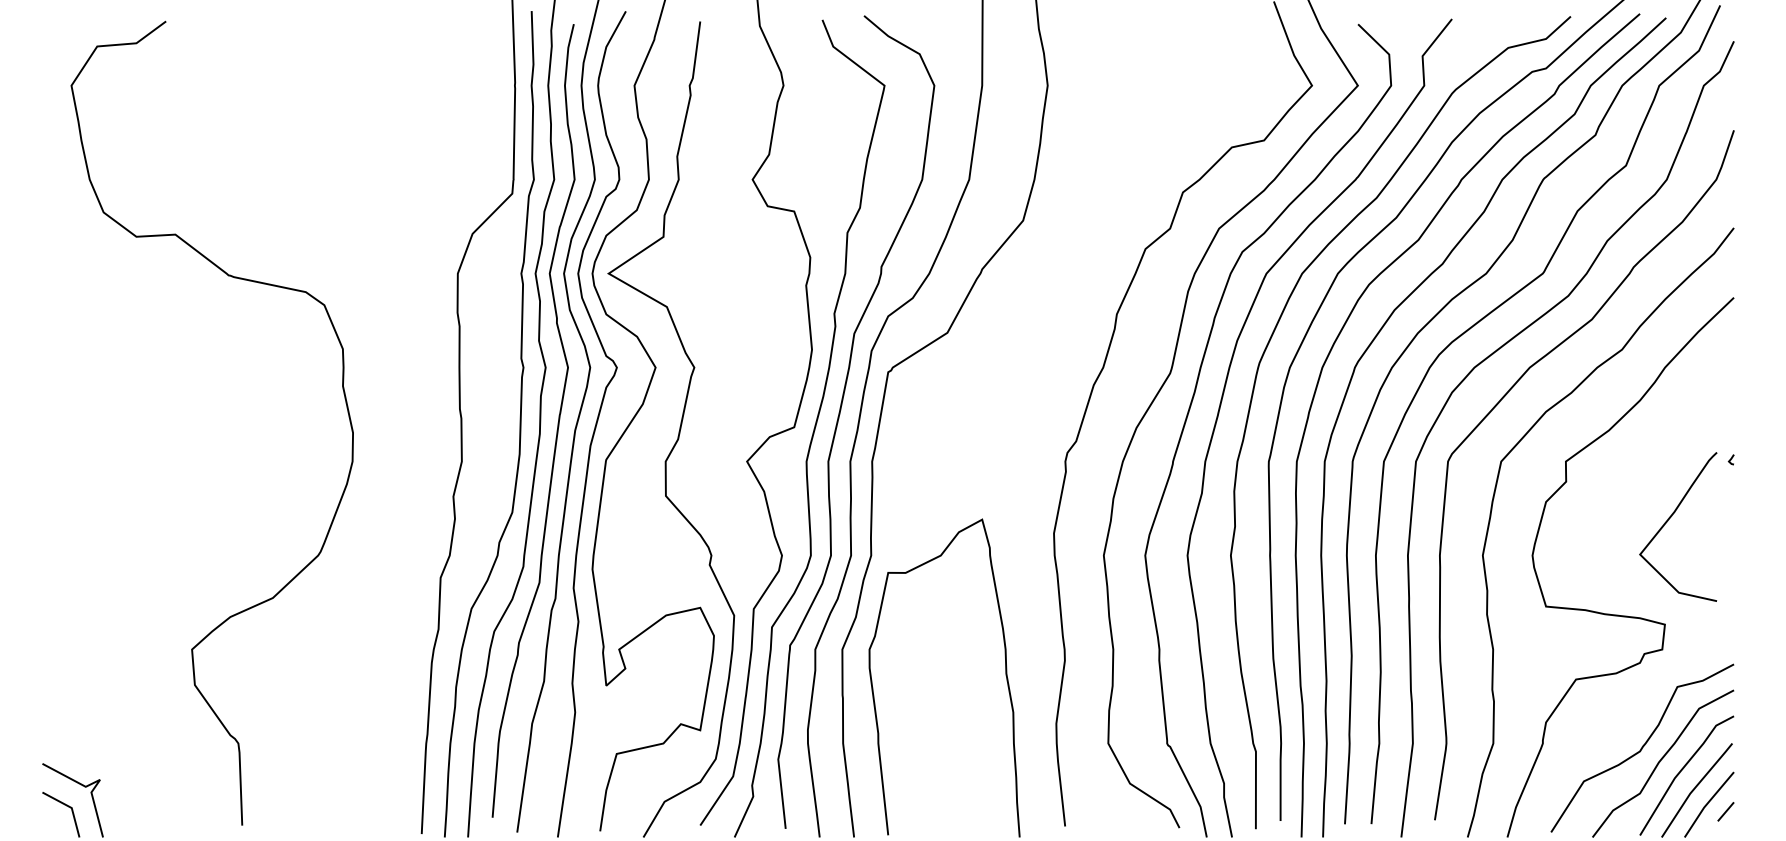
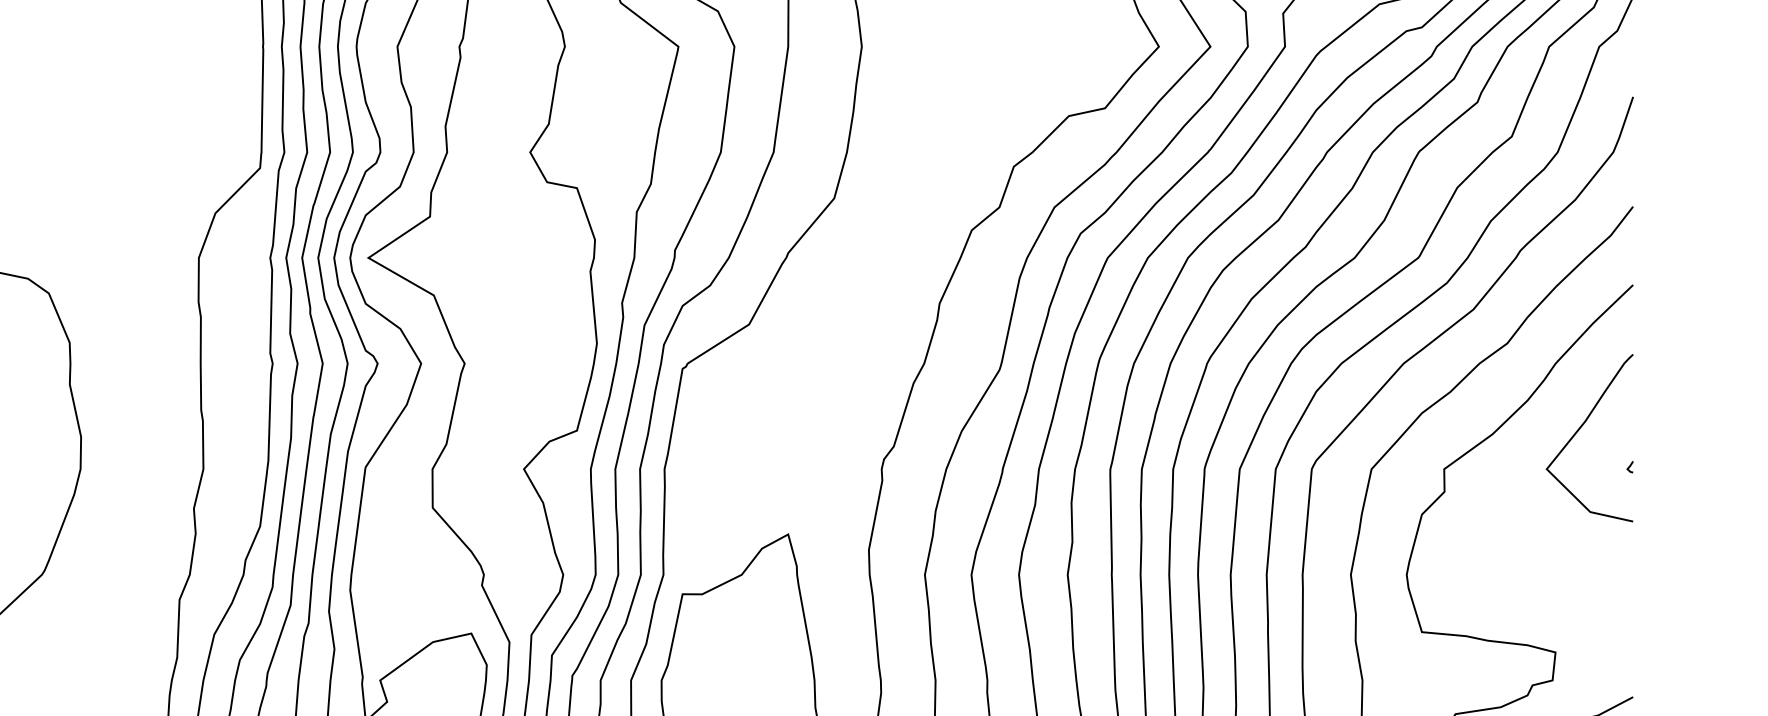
curve: (1668, 521) -> (1578, 432), moved

